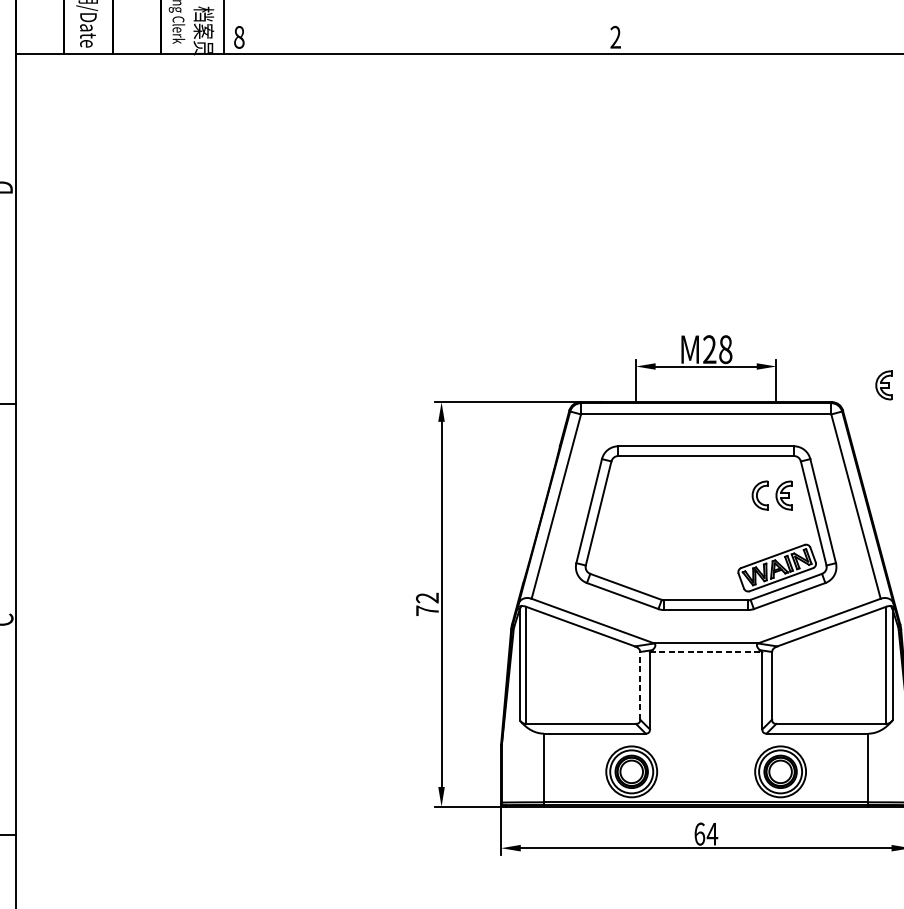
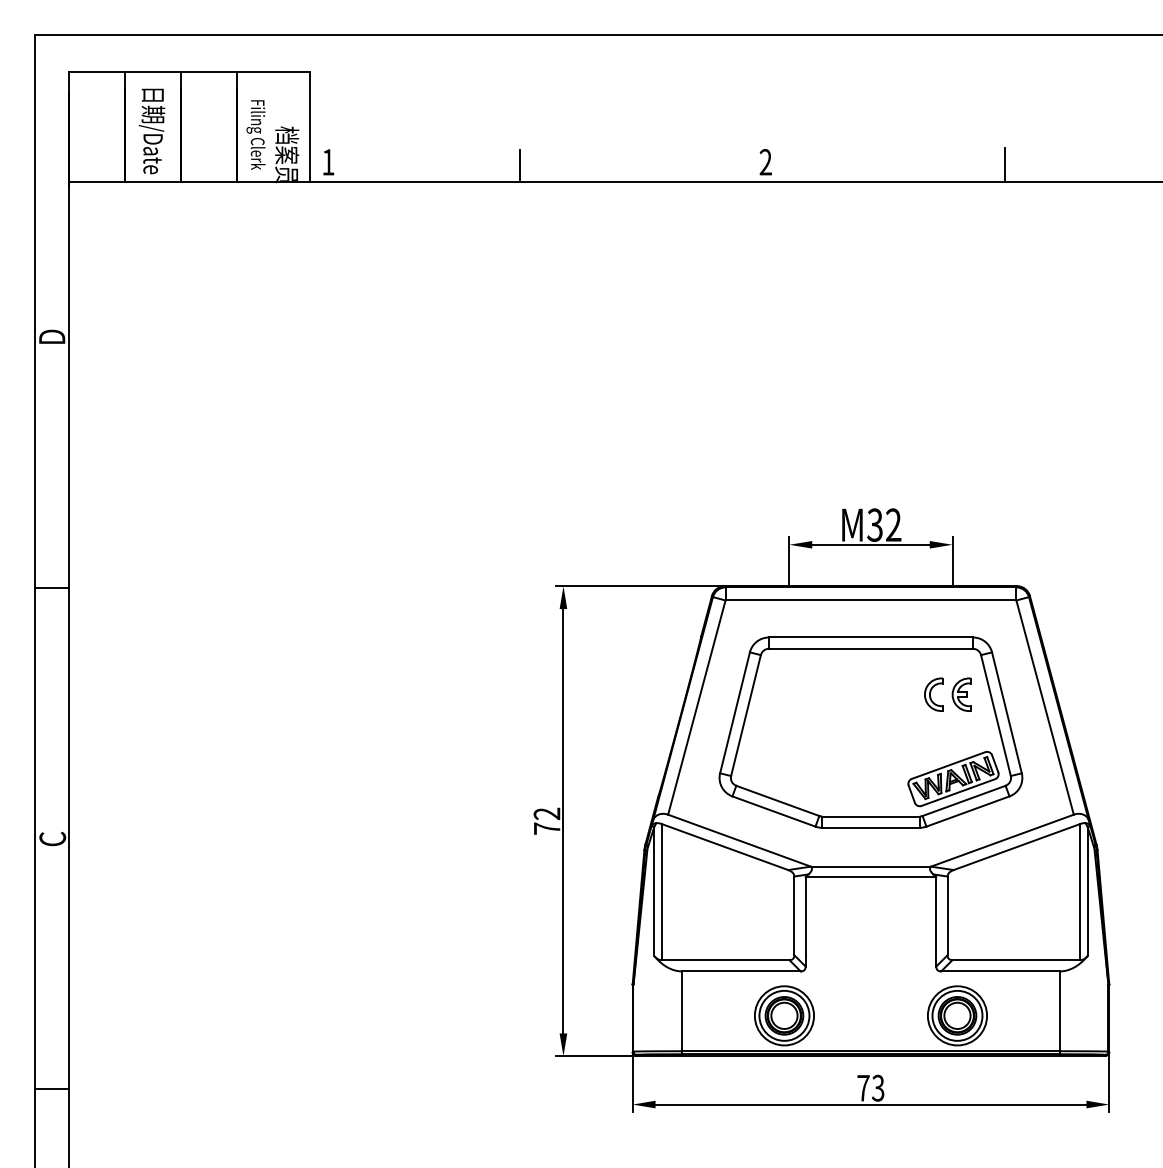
text: (239, 37) -> (328, 162), 8 -> 1
line: (821, 39) -> (1005, 164), added
line: (404, 40) -> (520, 165), added
text: (717, 349) -> (884, 524), M28 -> M32
part: (883, 385) -> (1077, 566), removed
line: (706, 652) -> (871, 877), dashed -> solid
line: (640, 685) -> (794, 915), dashed -> solid
text: (705, 833) -> (870, 1087), 64 -> 73

